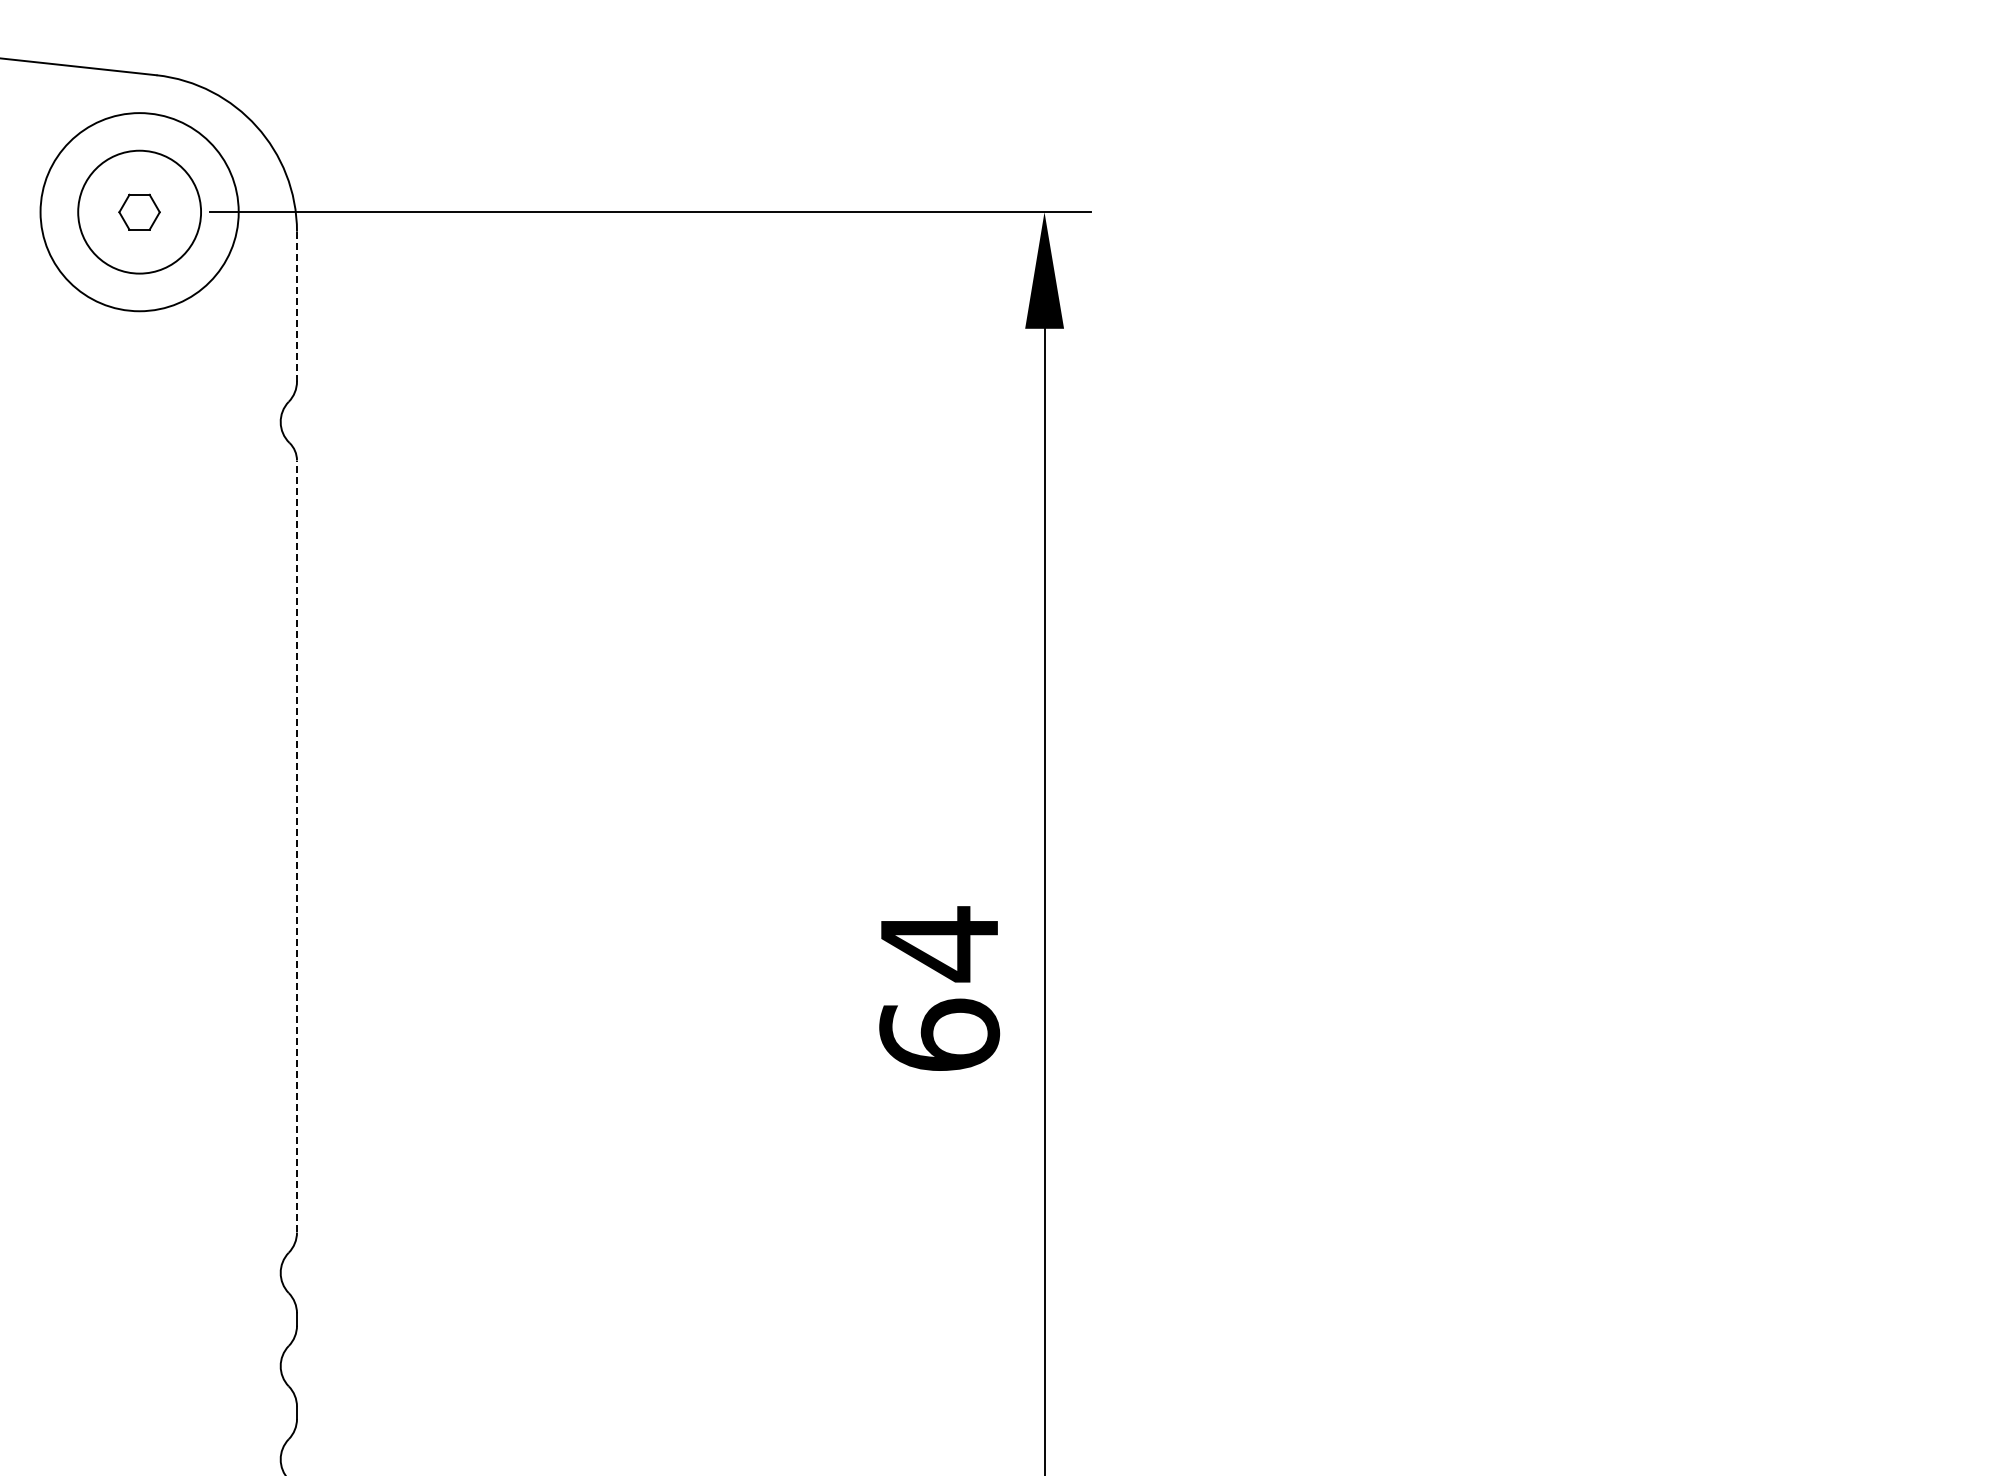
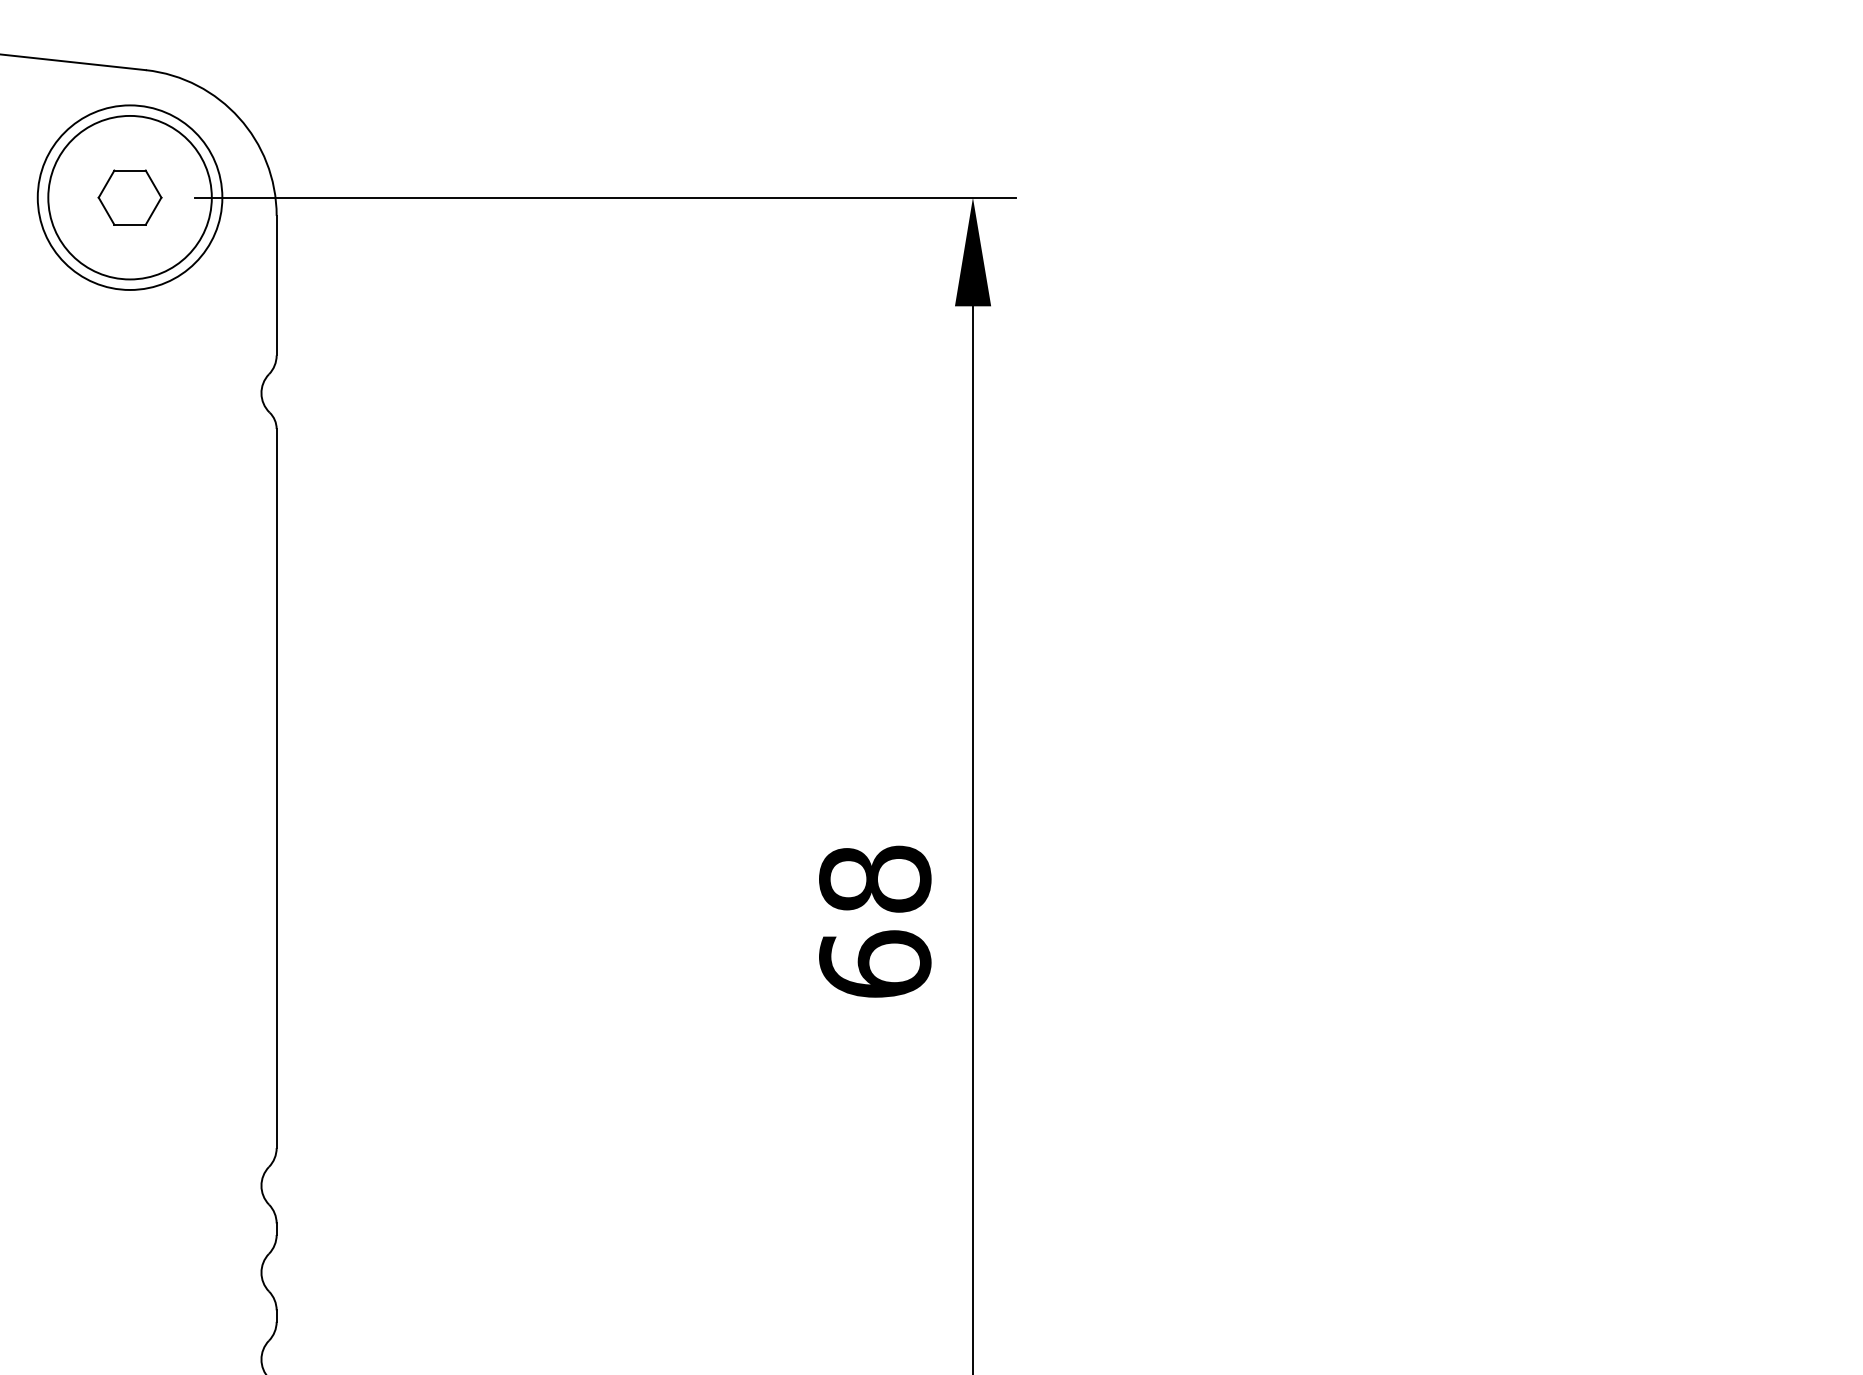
circle: (139, 211) -> (129, 197), size x1.43
part: (139, 212) -> (129, 197), size x1.67
line: (297, 306) -> (277, 285), dashed -> solid
line: (297, 846) -> (277, 788), dashed -> solid
text: (939, 944) -> (875, 879), 64 -> 68

